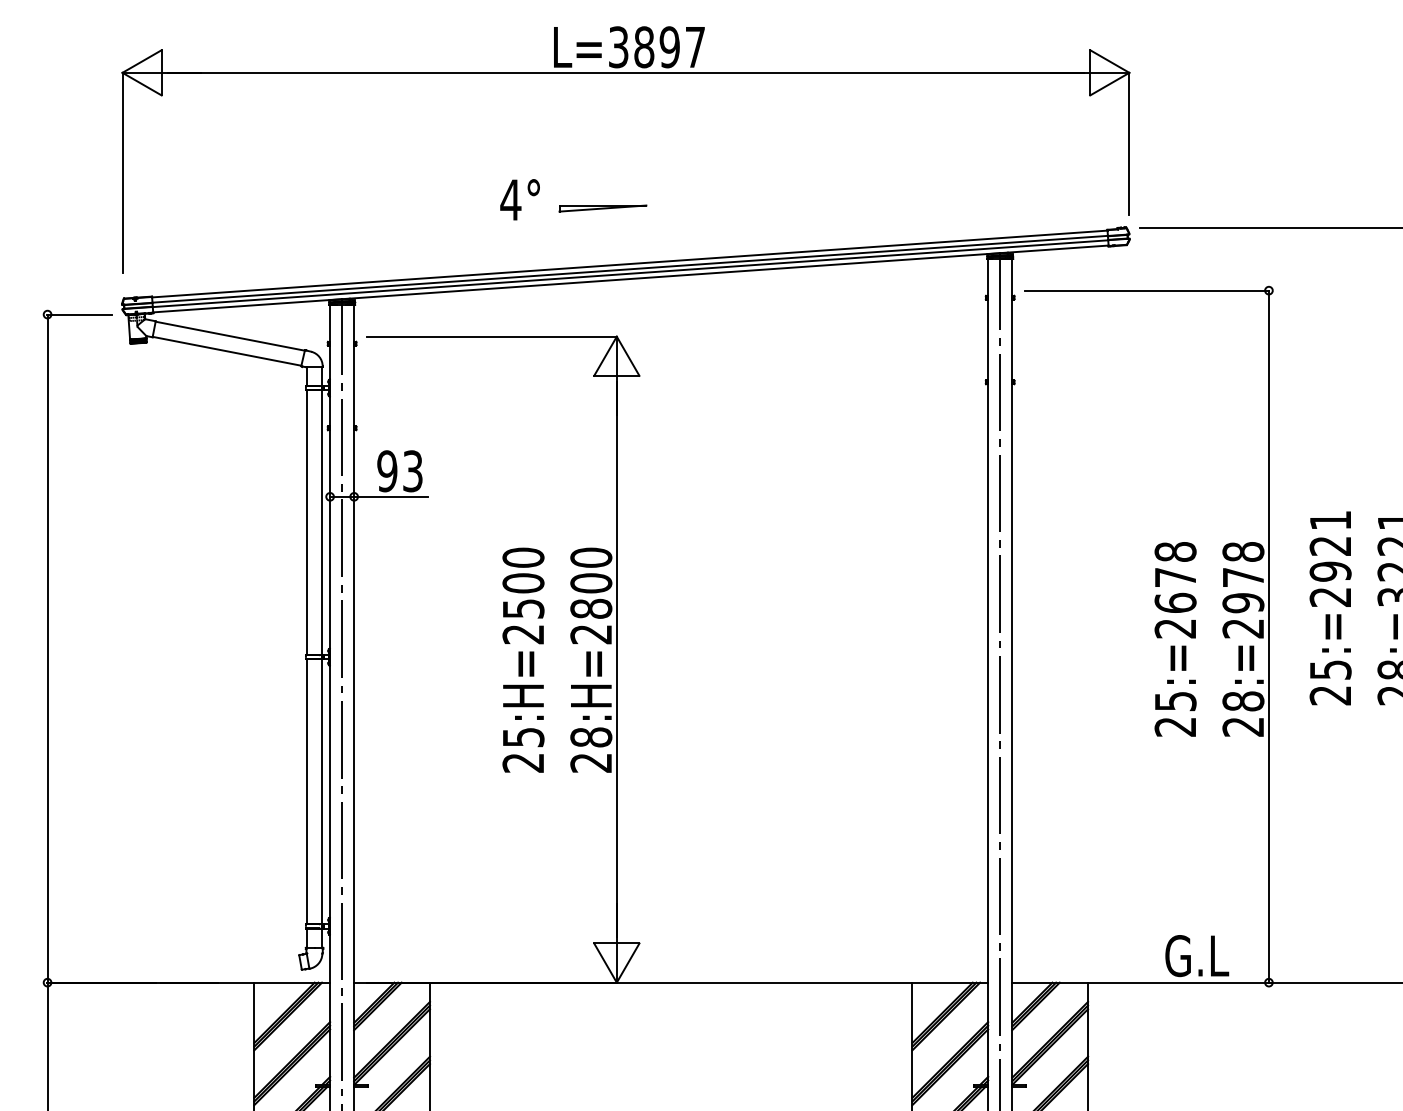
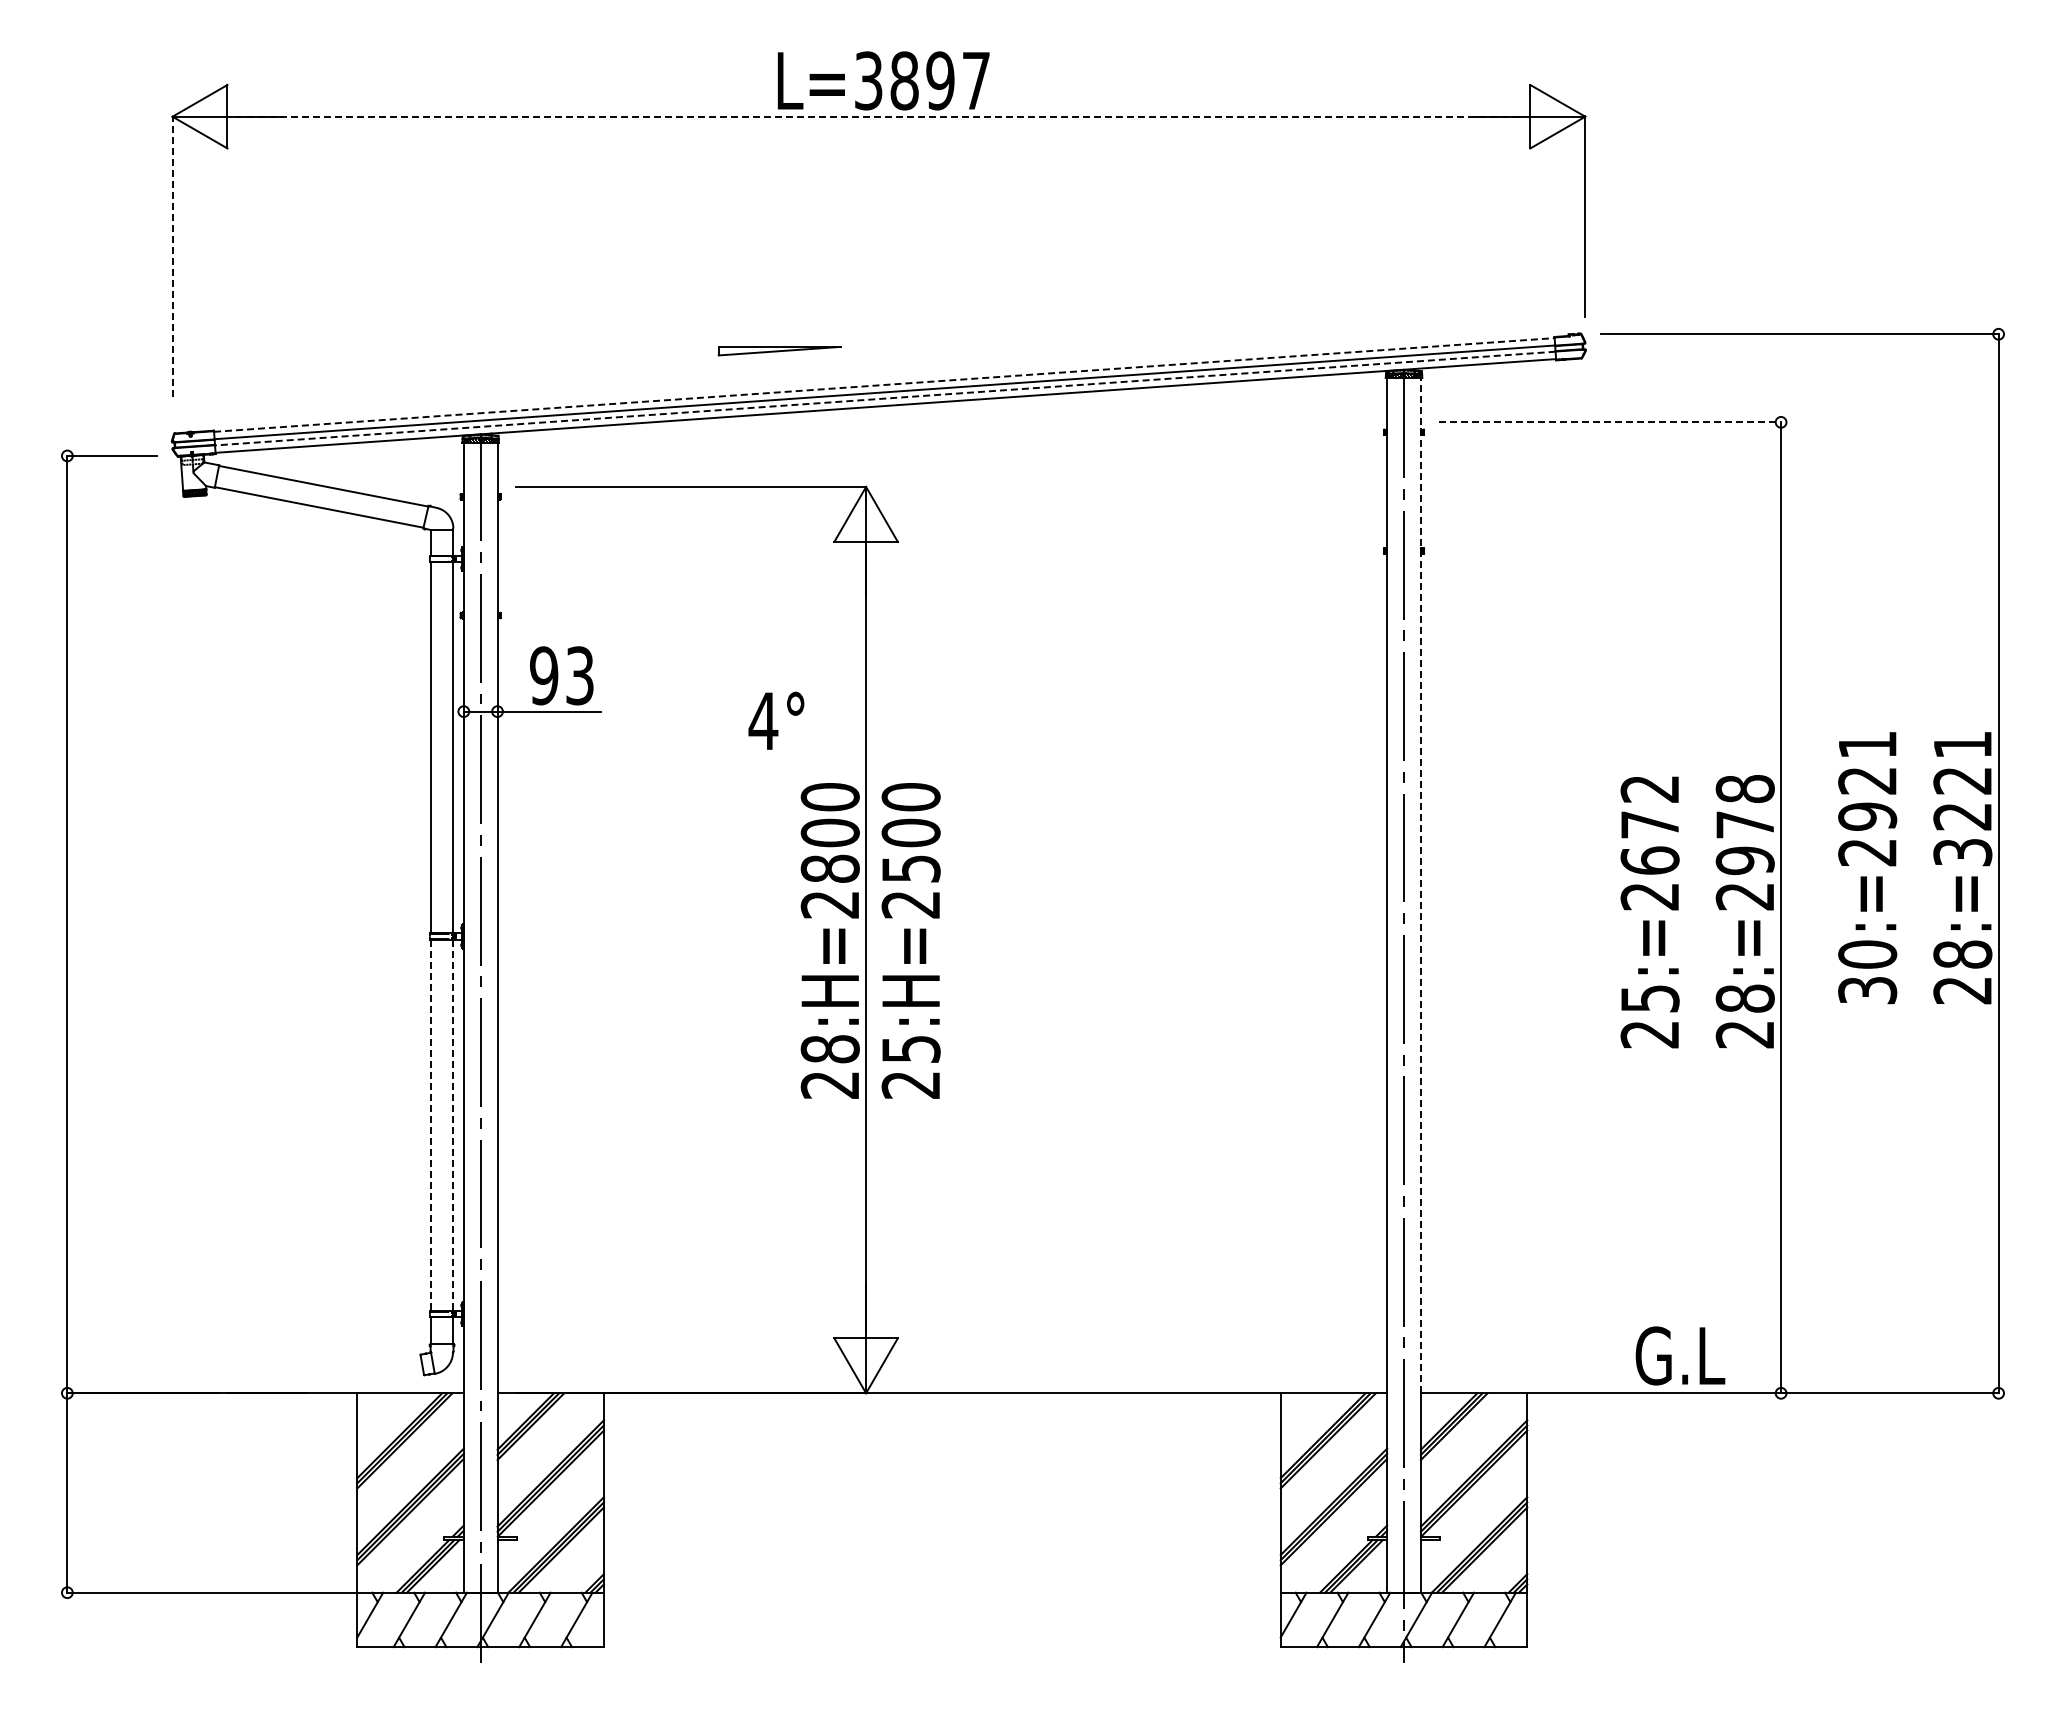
line: (625, 72) -> (878, 116), solid -> dashed
line: (122, 172) -> (172, 256), solid -> dashed
text: (520, 199) -> (776, 720), moved
part: (602, 208) -> (779, 351), moved
line: (629, 263) -> (884, 384), solid -> dashed
line: (630, 273) -> (885, 398), solid -> dashed
line: (1147, 290) -> (1610, 422), solid -> dashed
text: (1175, 552) -> (1649, 789), 25:=2678 -> 25:=2672
line: (1011, 620) -> (1420, 885), solid -> dashed
text: (523, 659) -> (910, 940), moved
text: (1330, 682) -> (1867, 972), 25:=2921 -> 30:=2921
line: (307, 791) -> (431, 1125), solid -> dashed
line: (322, 791) -> (452, 1125), solid -> dashed

